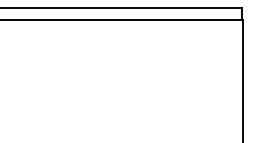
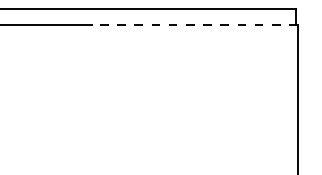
line: (158, 20) -> (194, 24), solid -> dashed

